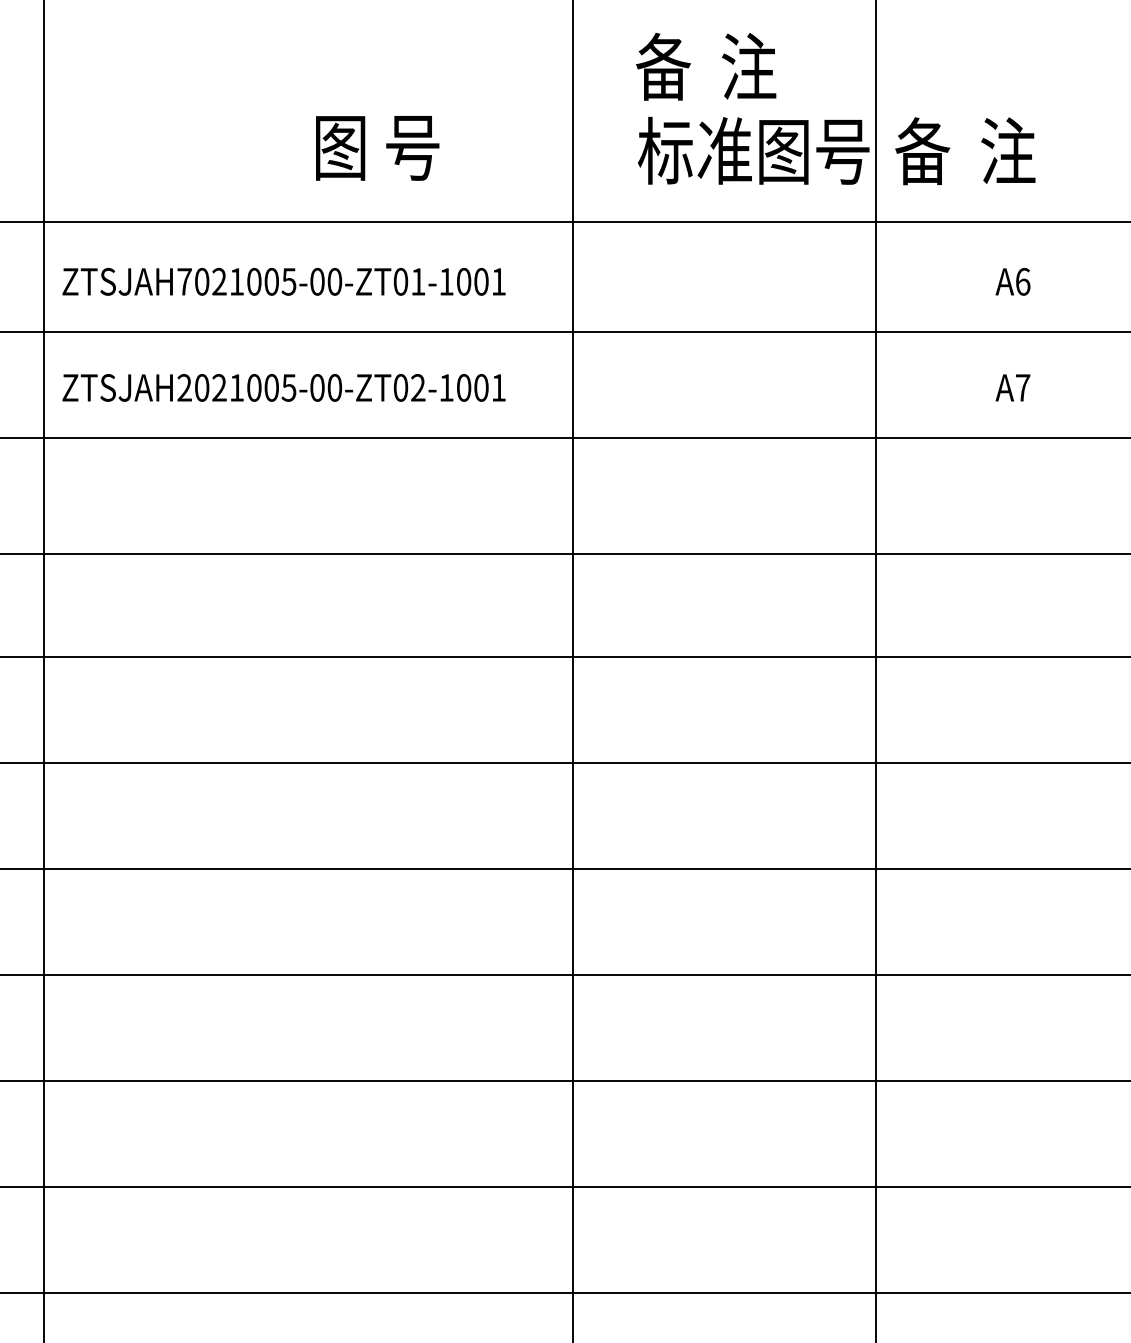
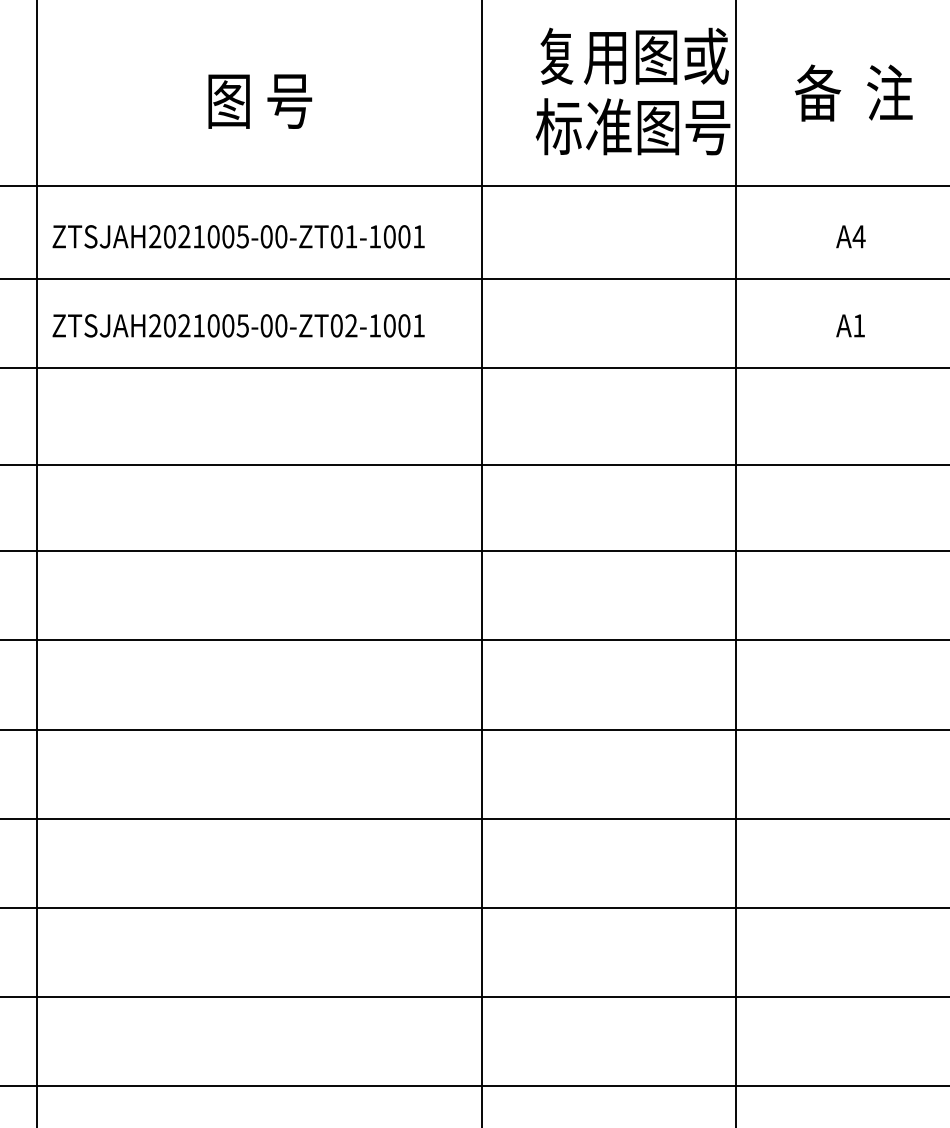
text: (751, 65) -> (631, 55), 备  注 -> 复用图或
text: (377, 148) -> (260, 101), moved
text: (965, 150) -> (853, 92), moved
text: (185, 281) -> (155, 236), ZTSJAH7021005-00-ZT01-1001 -> ZTSJAH2021005-00-ZT01-1001
text: (1022, 281) -> (858, 236), A6 -> A4
text: (1023, 387) -> (859, 325), A7 -> A1

